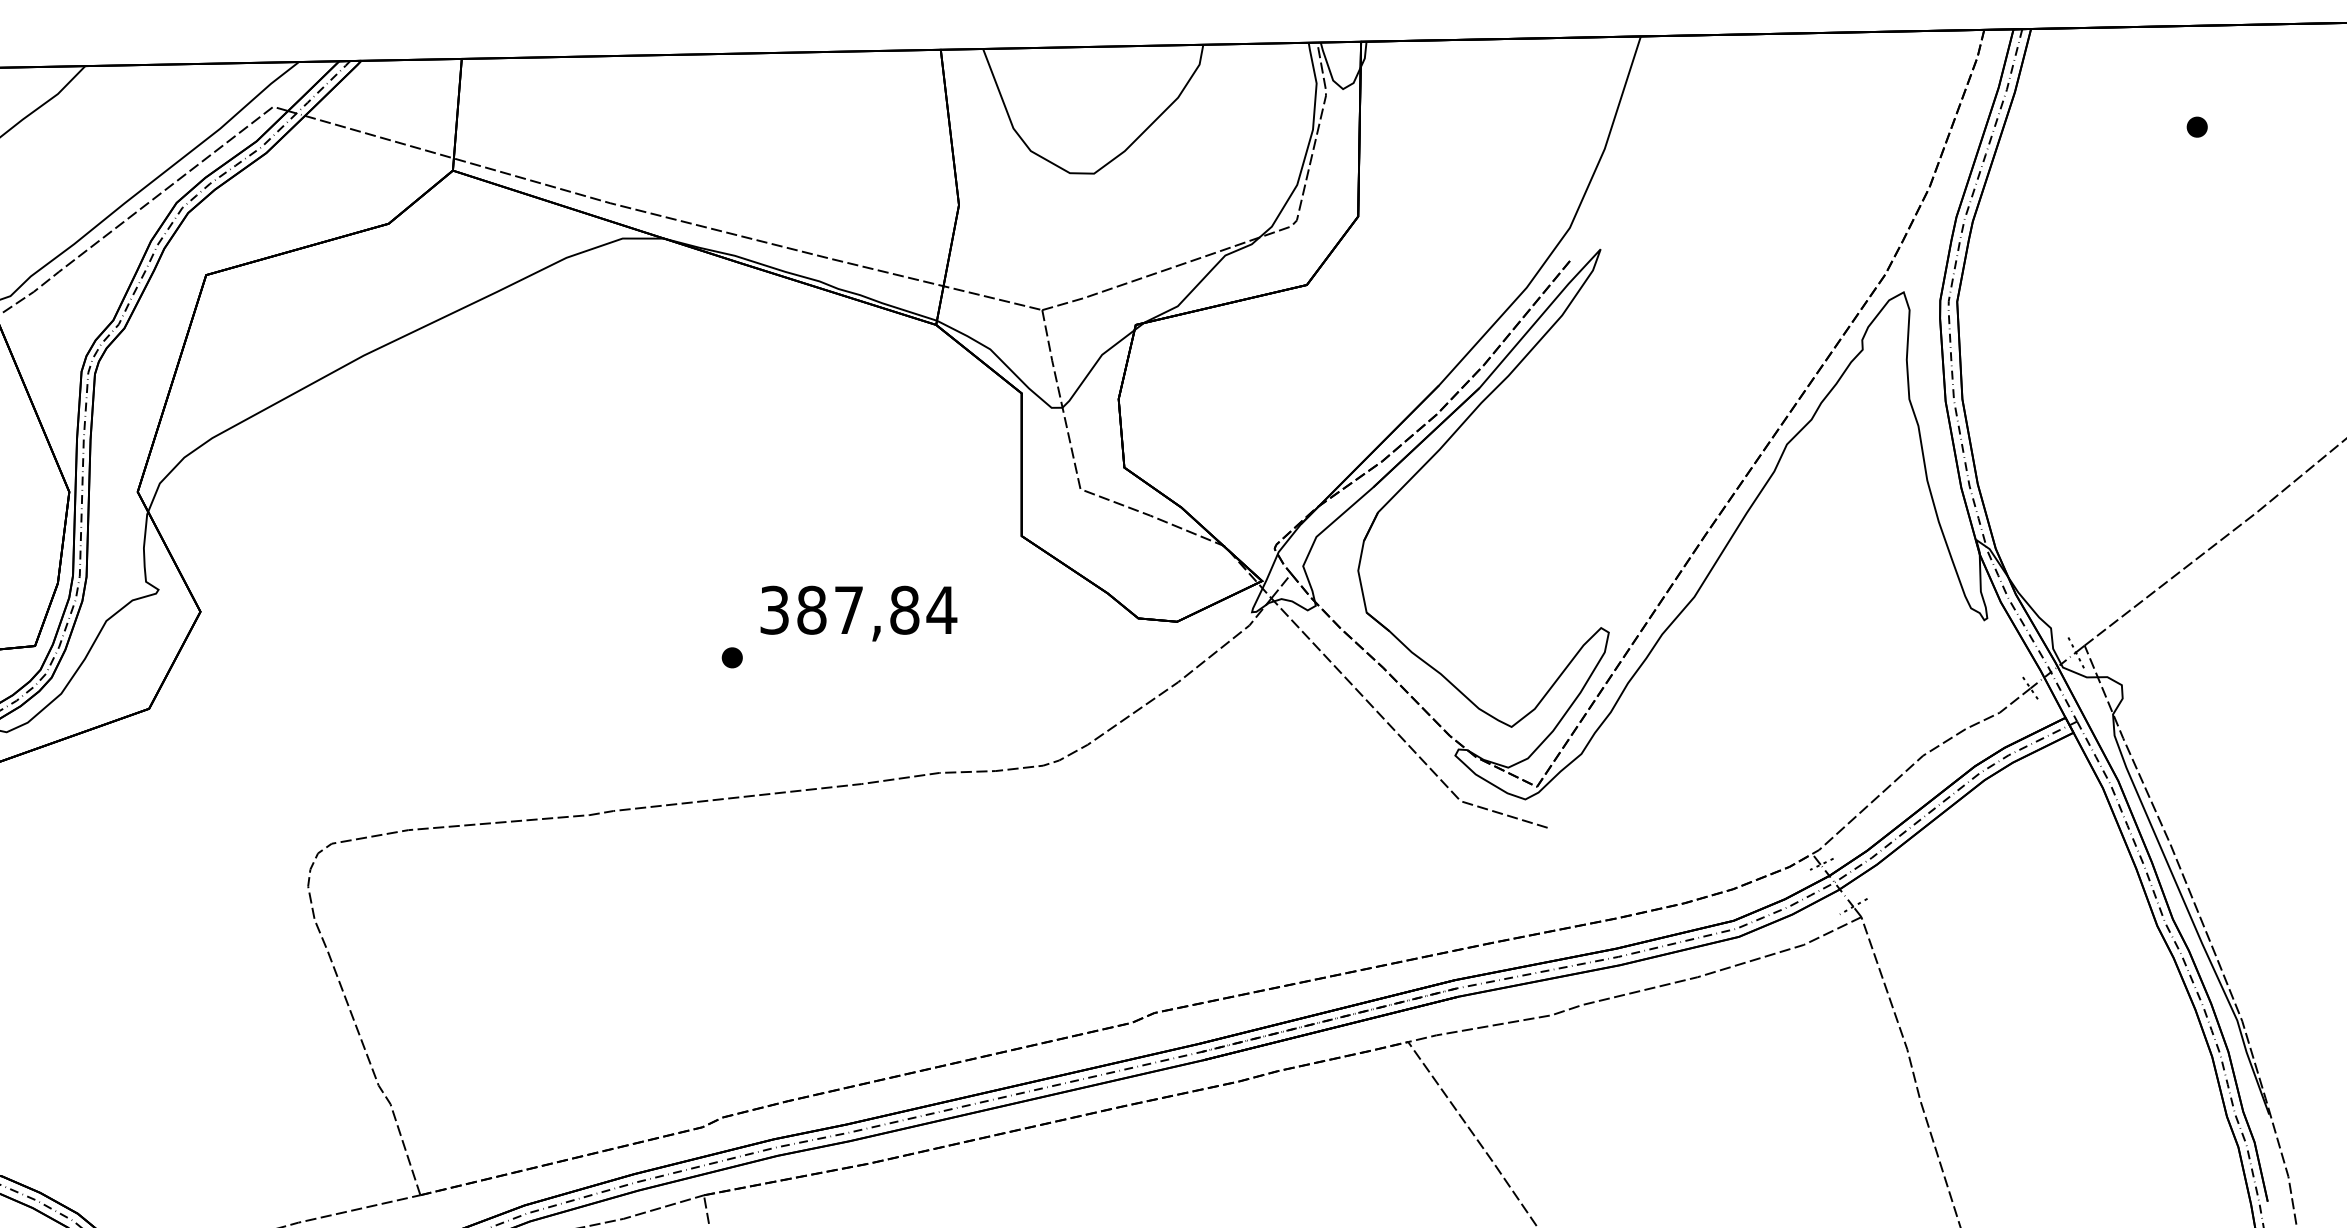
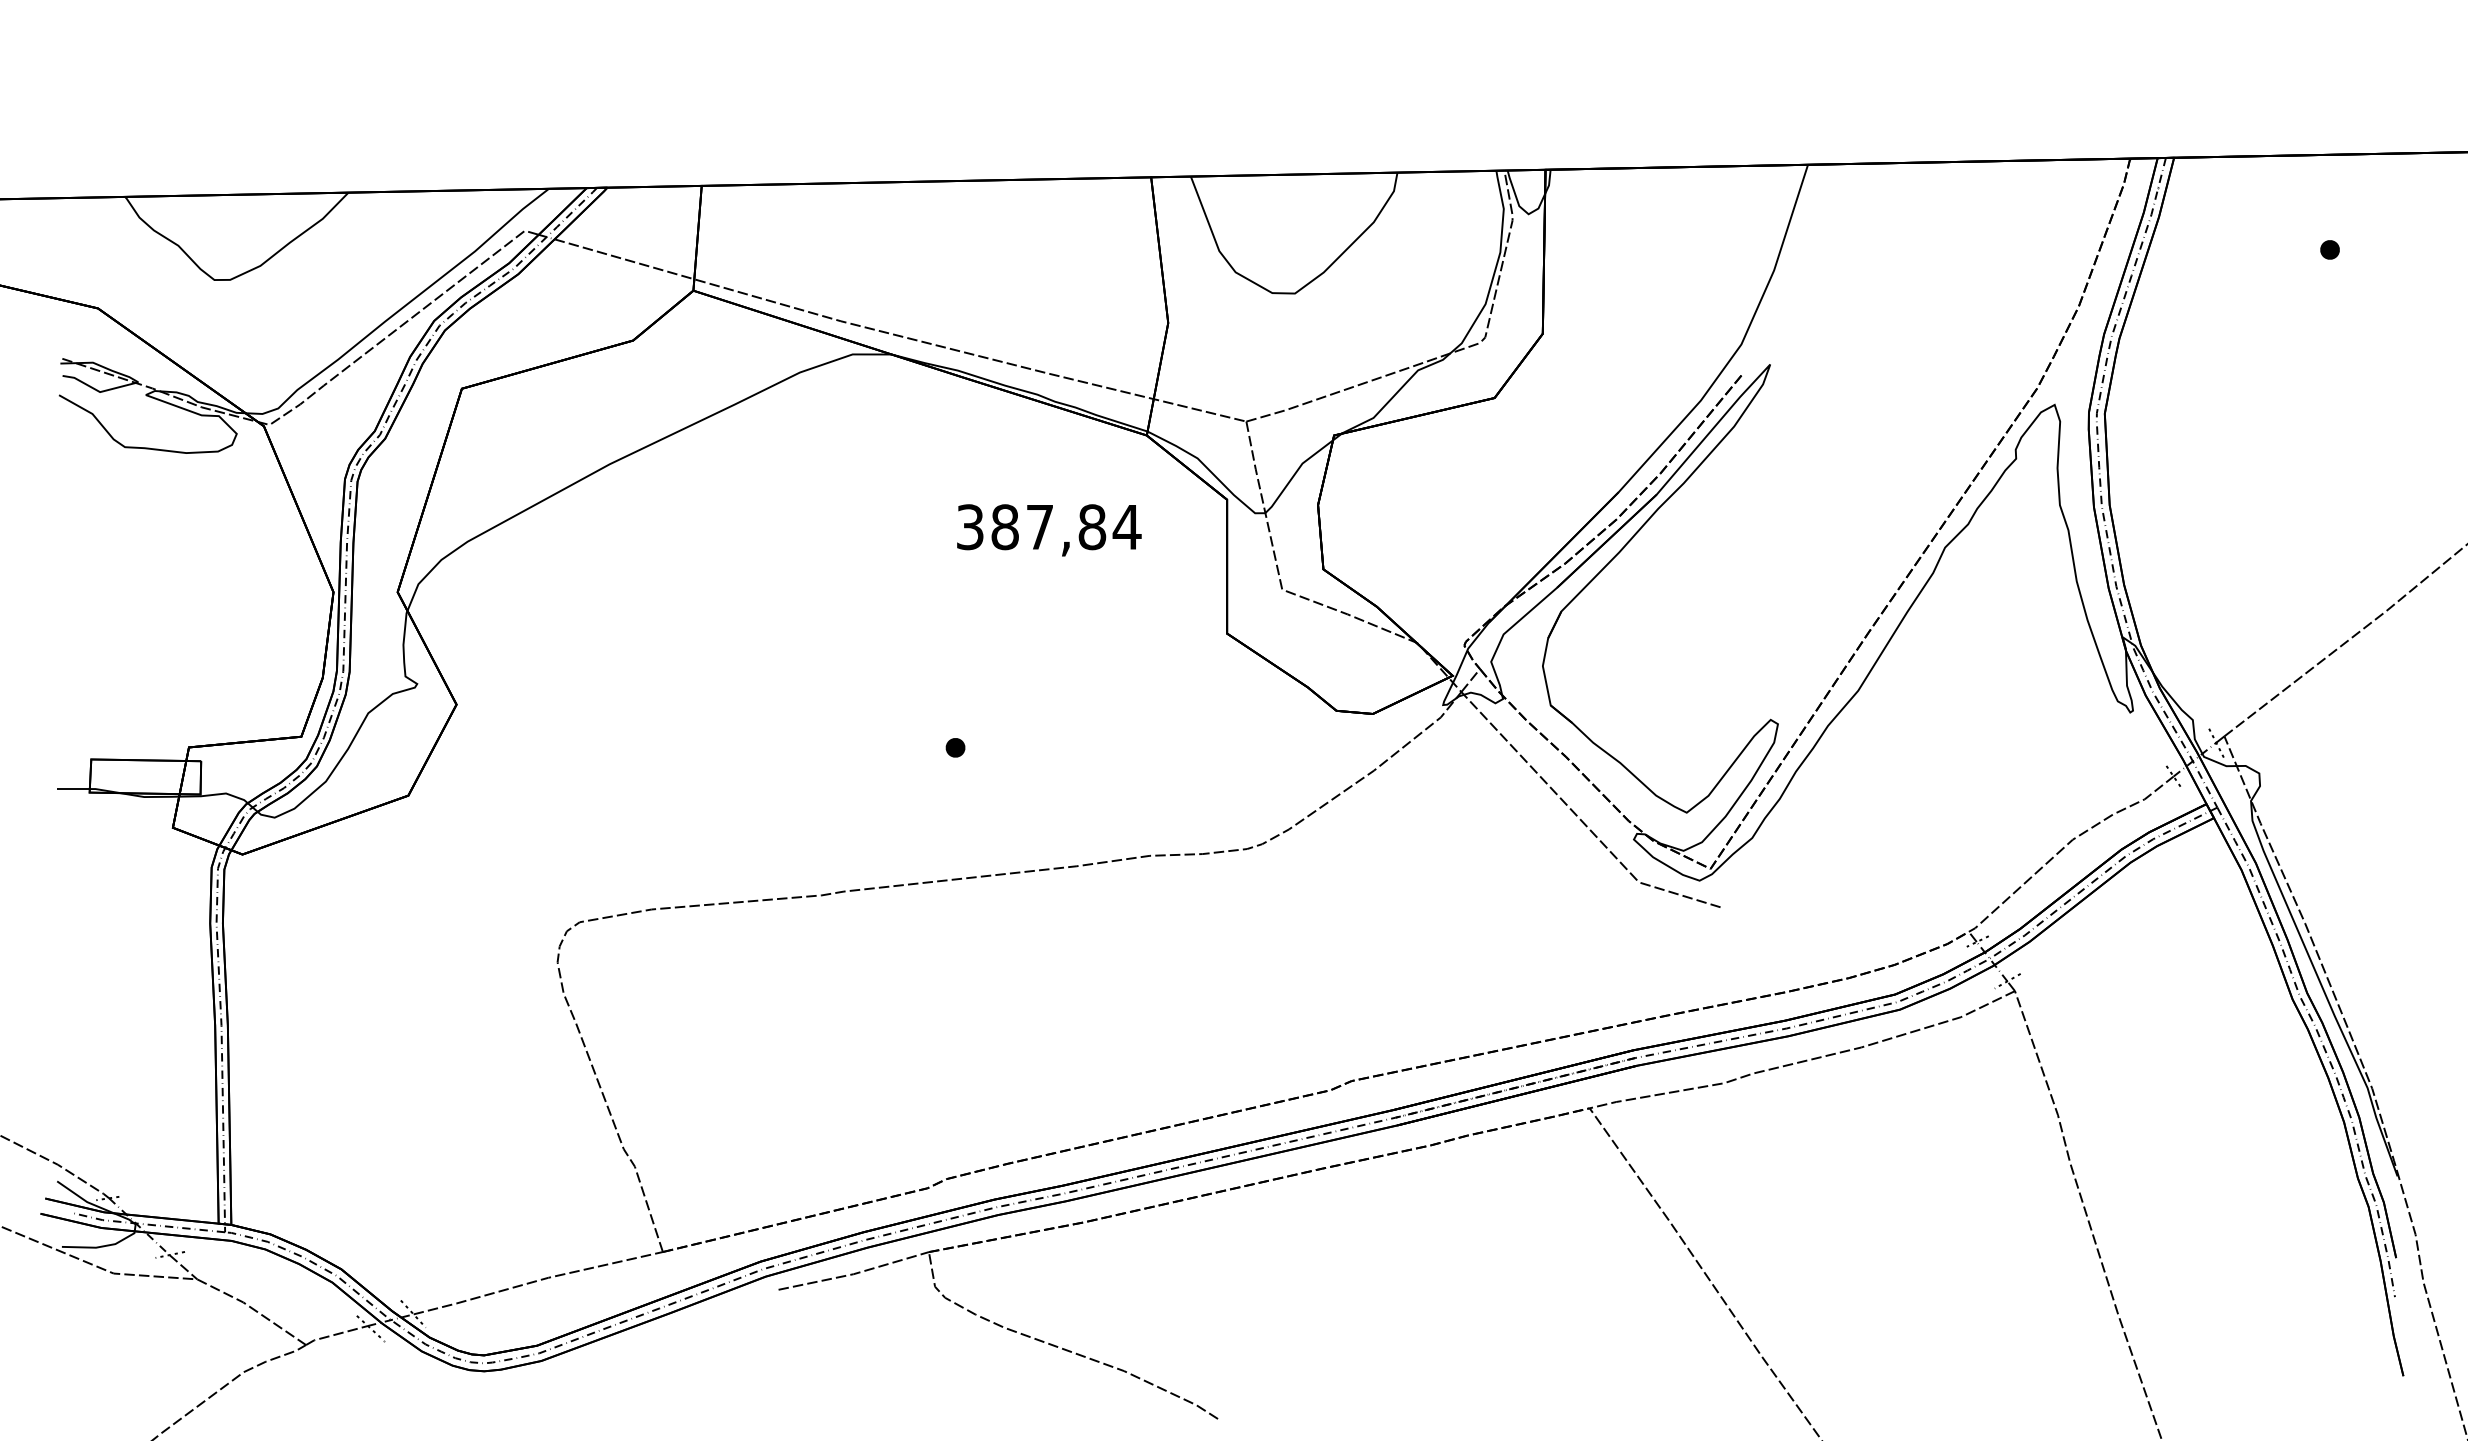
text: (859, 613) -> (1049, 530), moved

